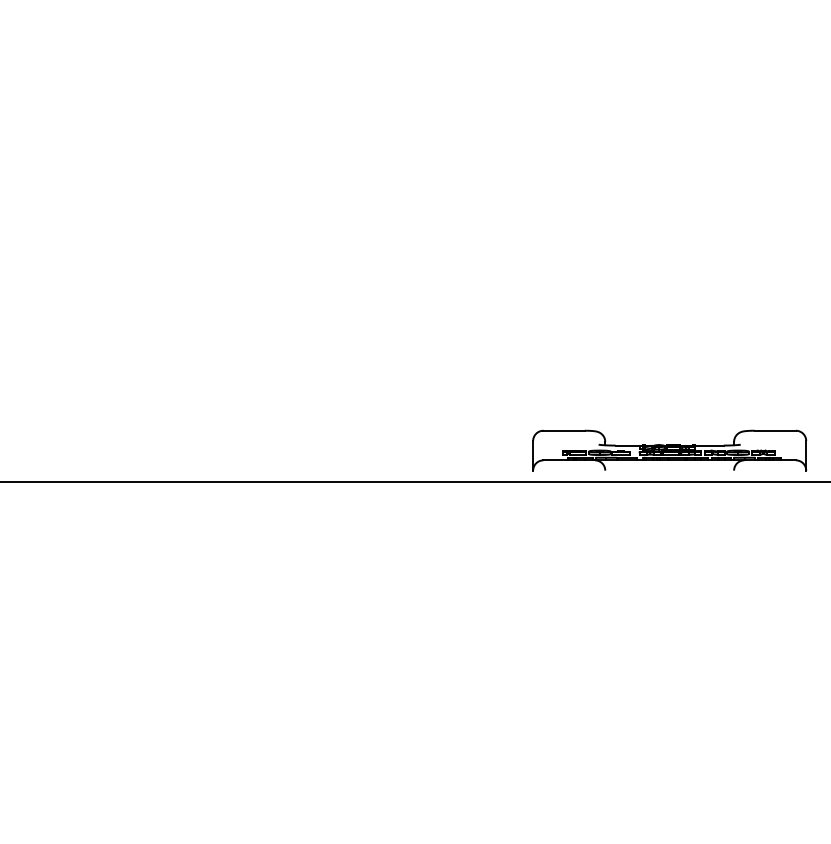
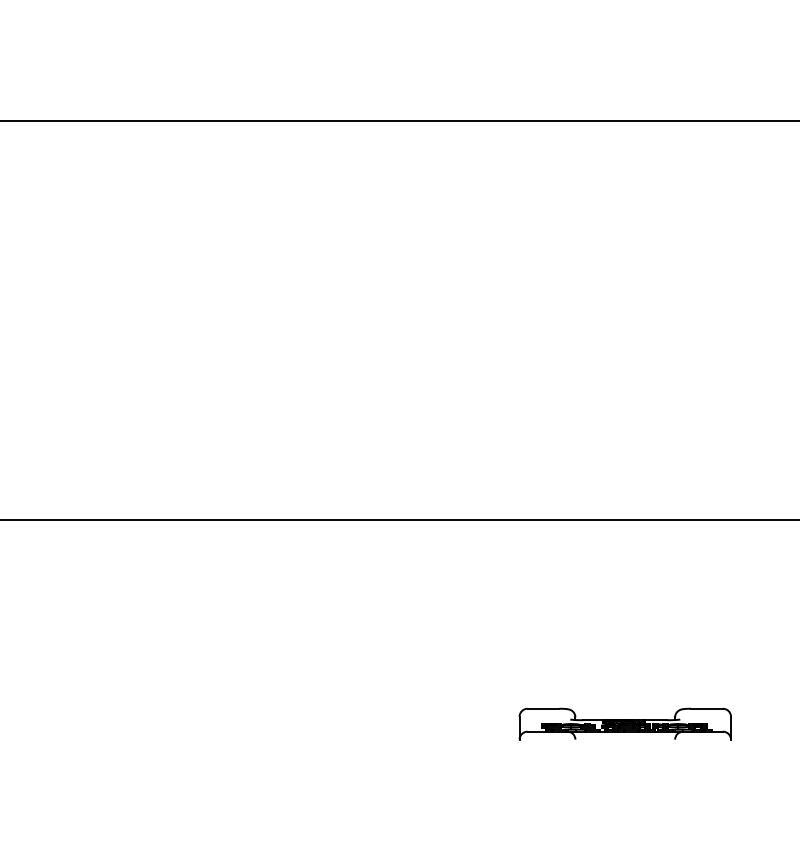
part: (668, 449) -> (624, 723), moved

